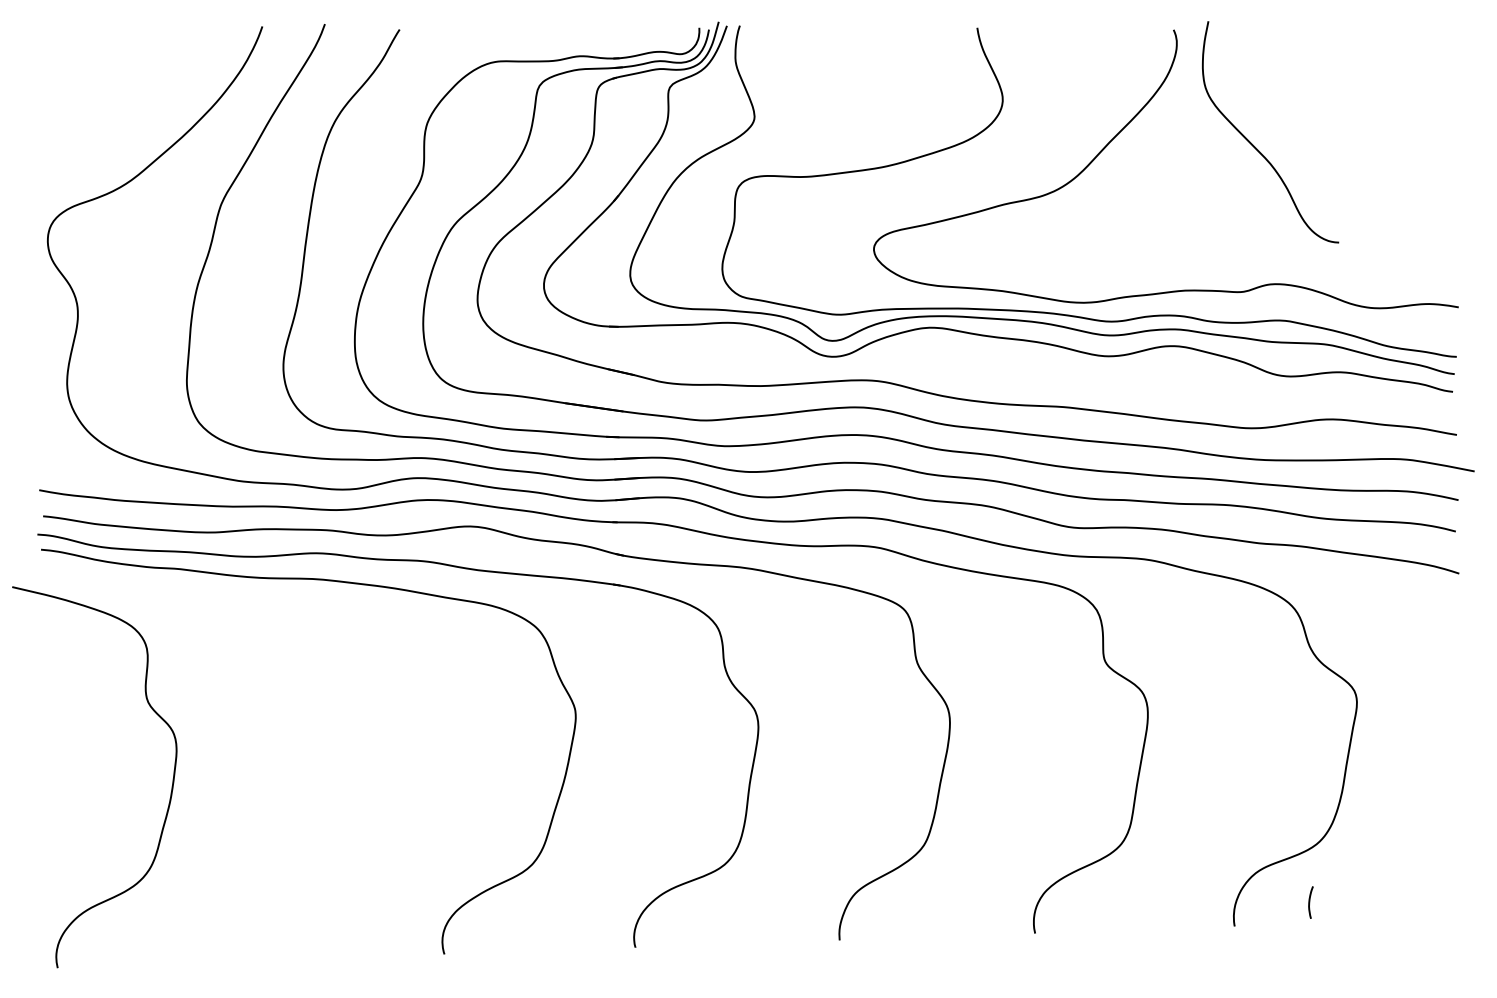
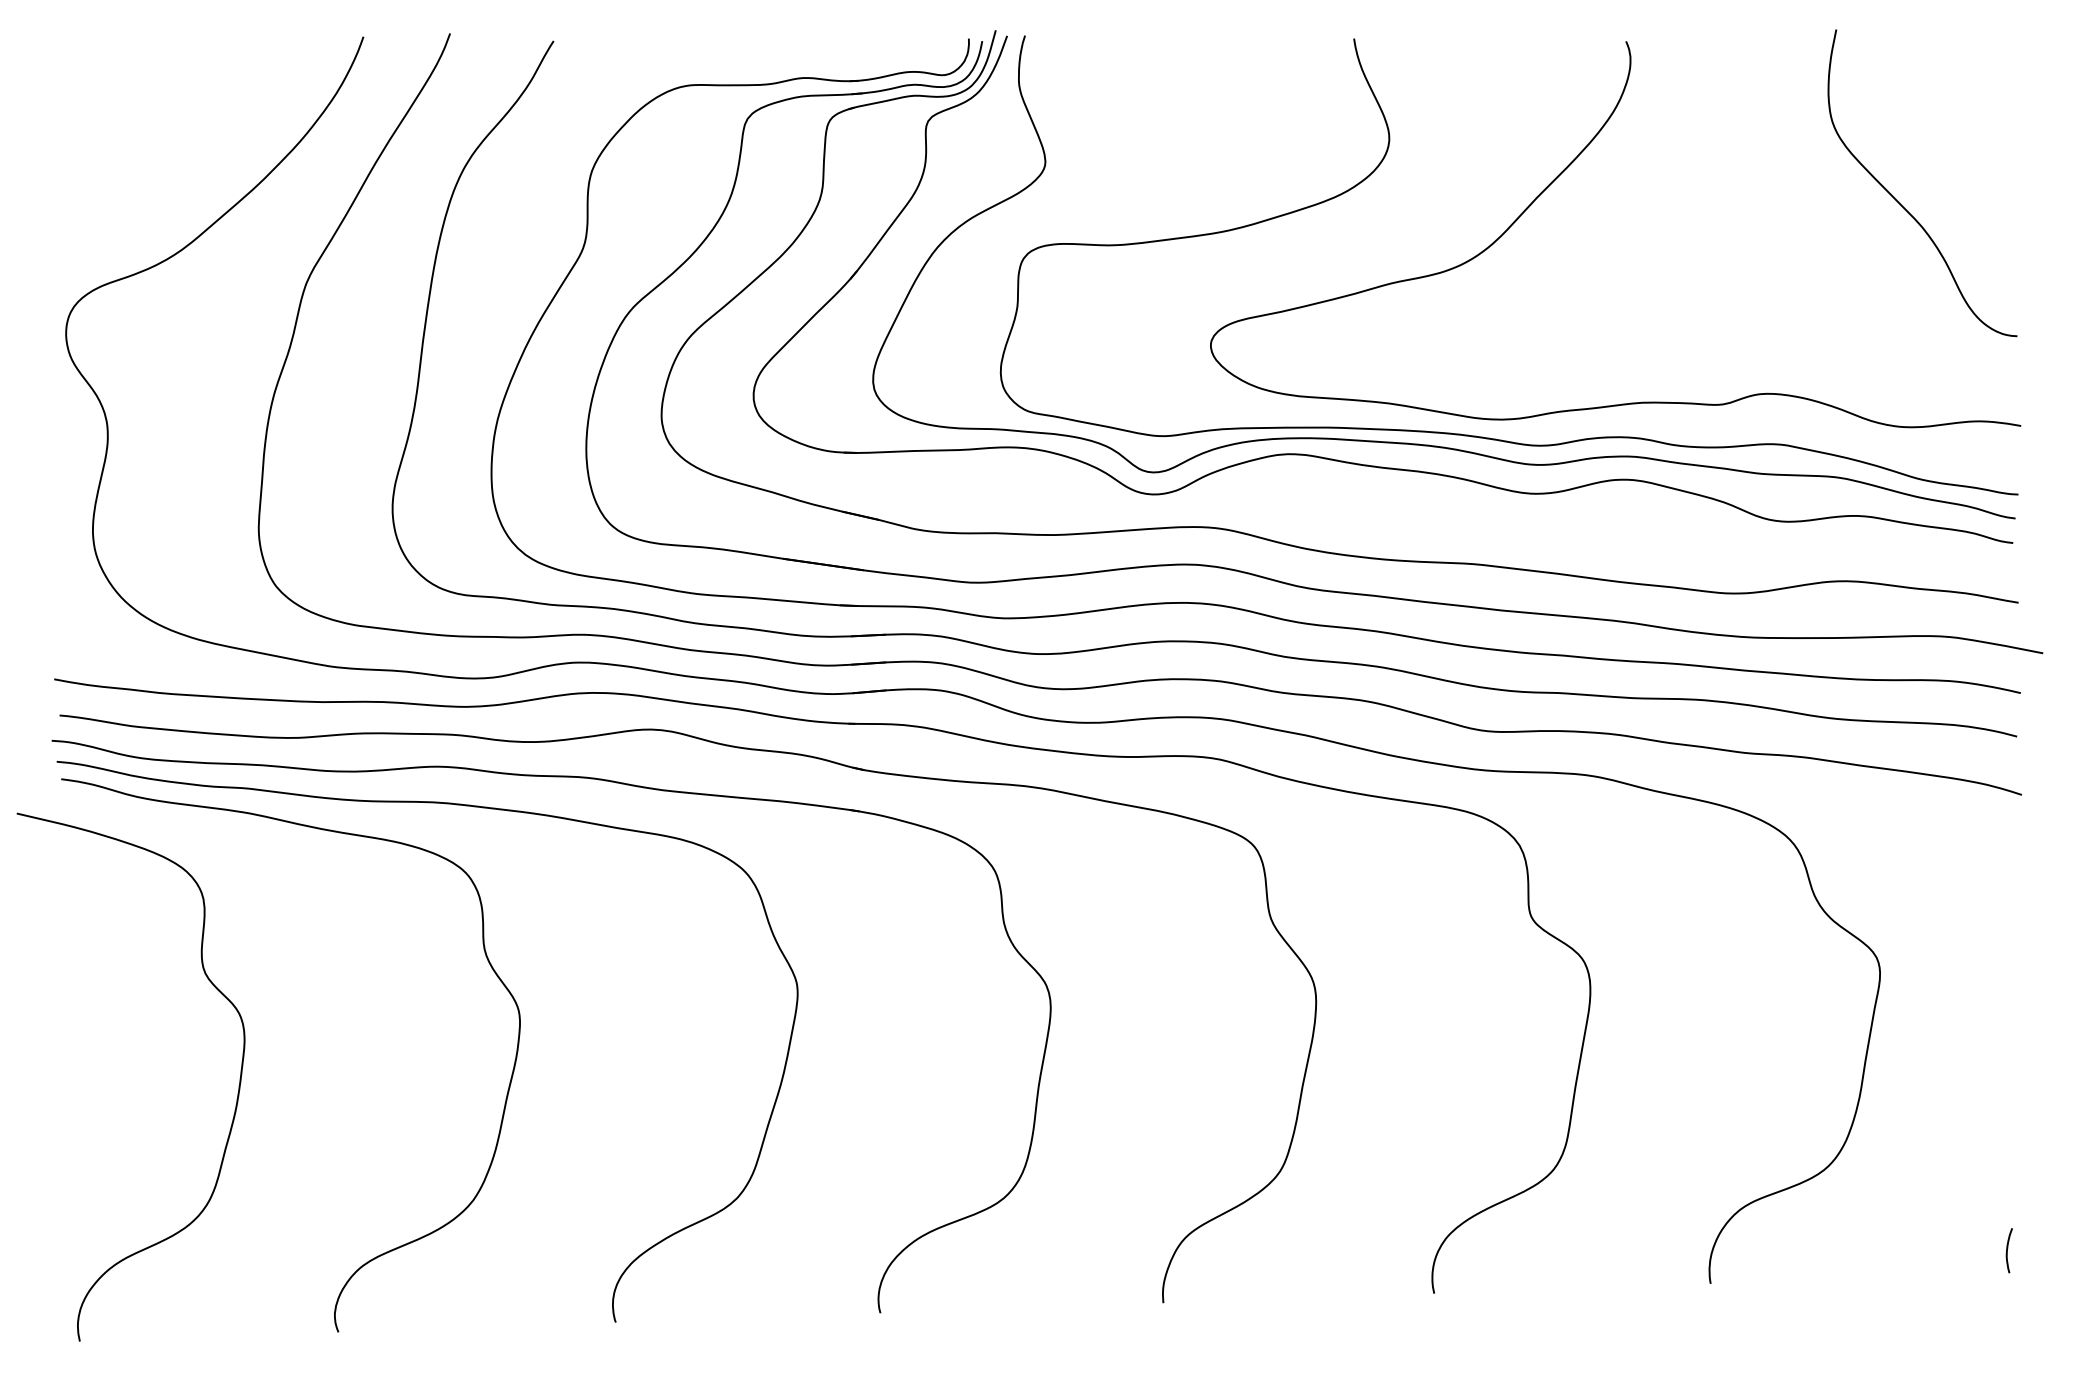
curve: (1255, 147) -> (1901, 204), moved
curve: (280, 902) -> (388, 1250), added
curve: (1309, 902) -> (2007, 1250), moved

